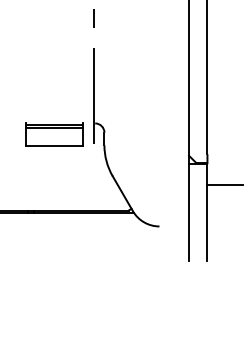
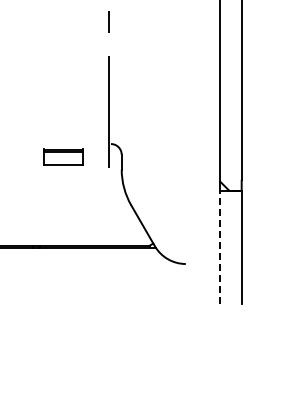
part: (54, 134) -> (63, 156), size x0.6
line: (224, 184) -> (261, 215), removed
line: (189, 212) -> (220, 247), solid -> dashed

